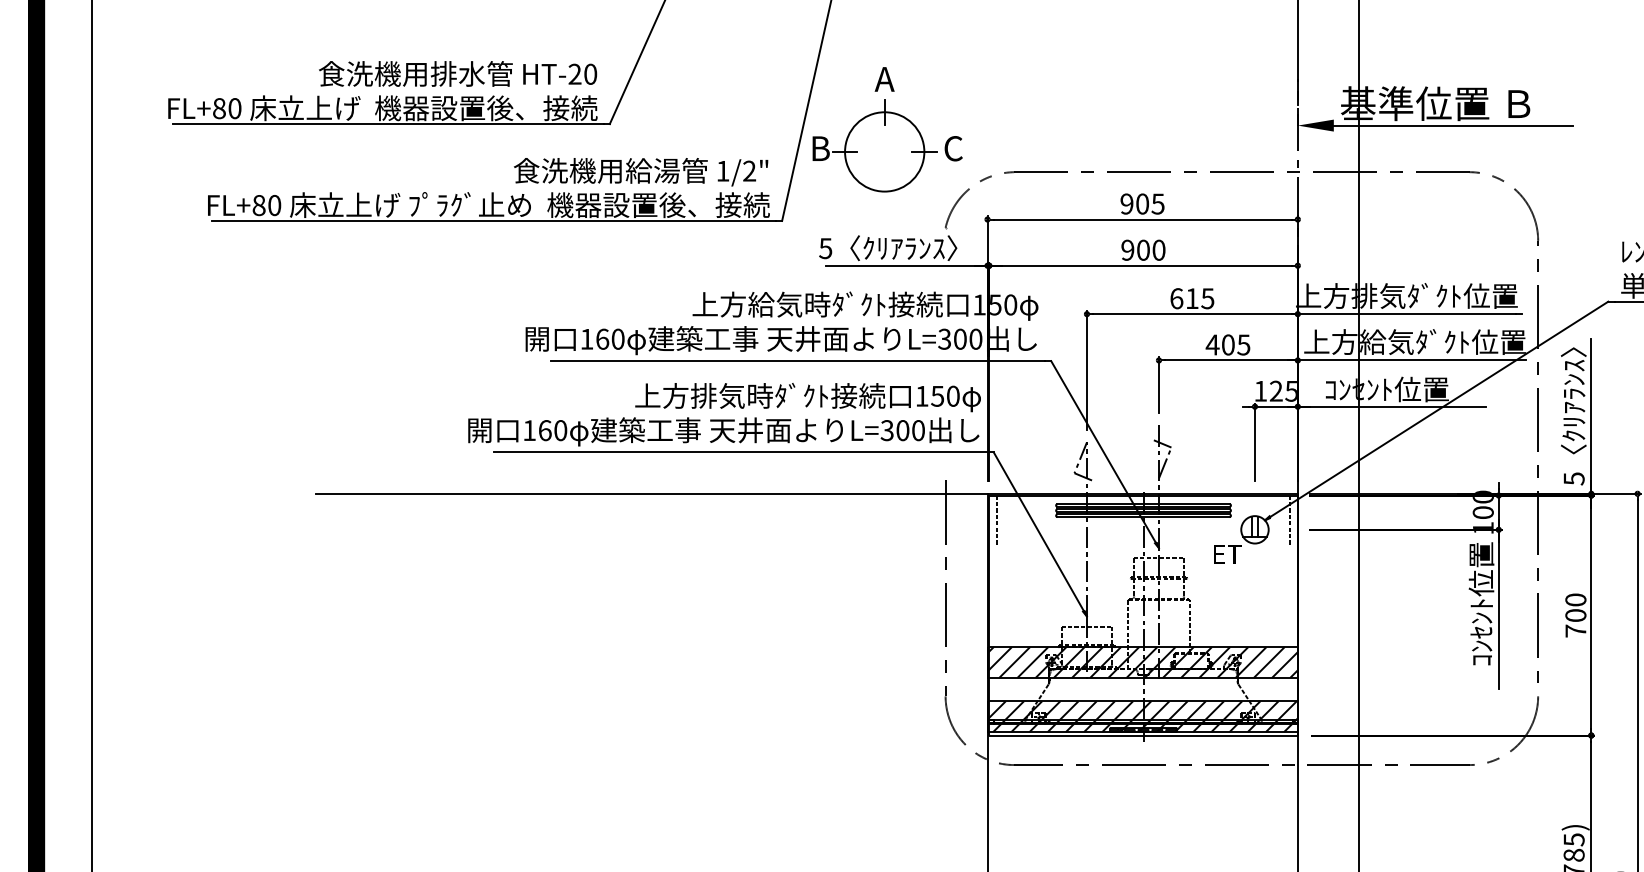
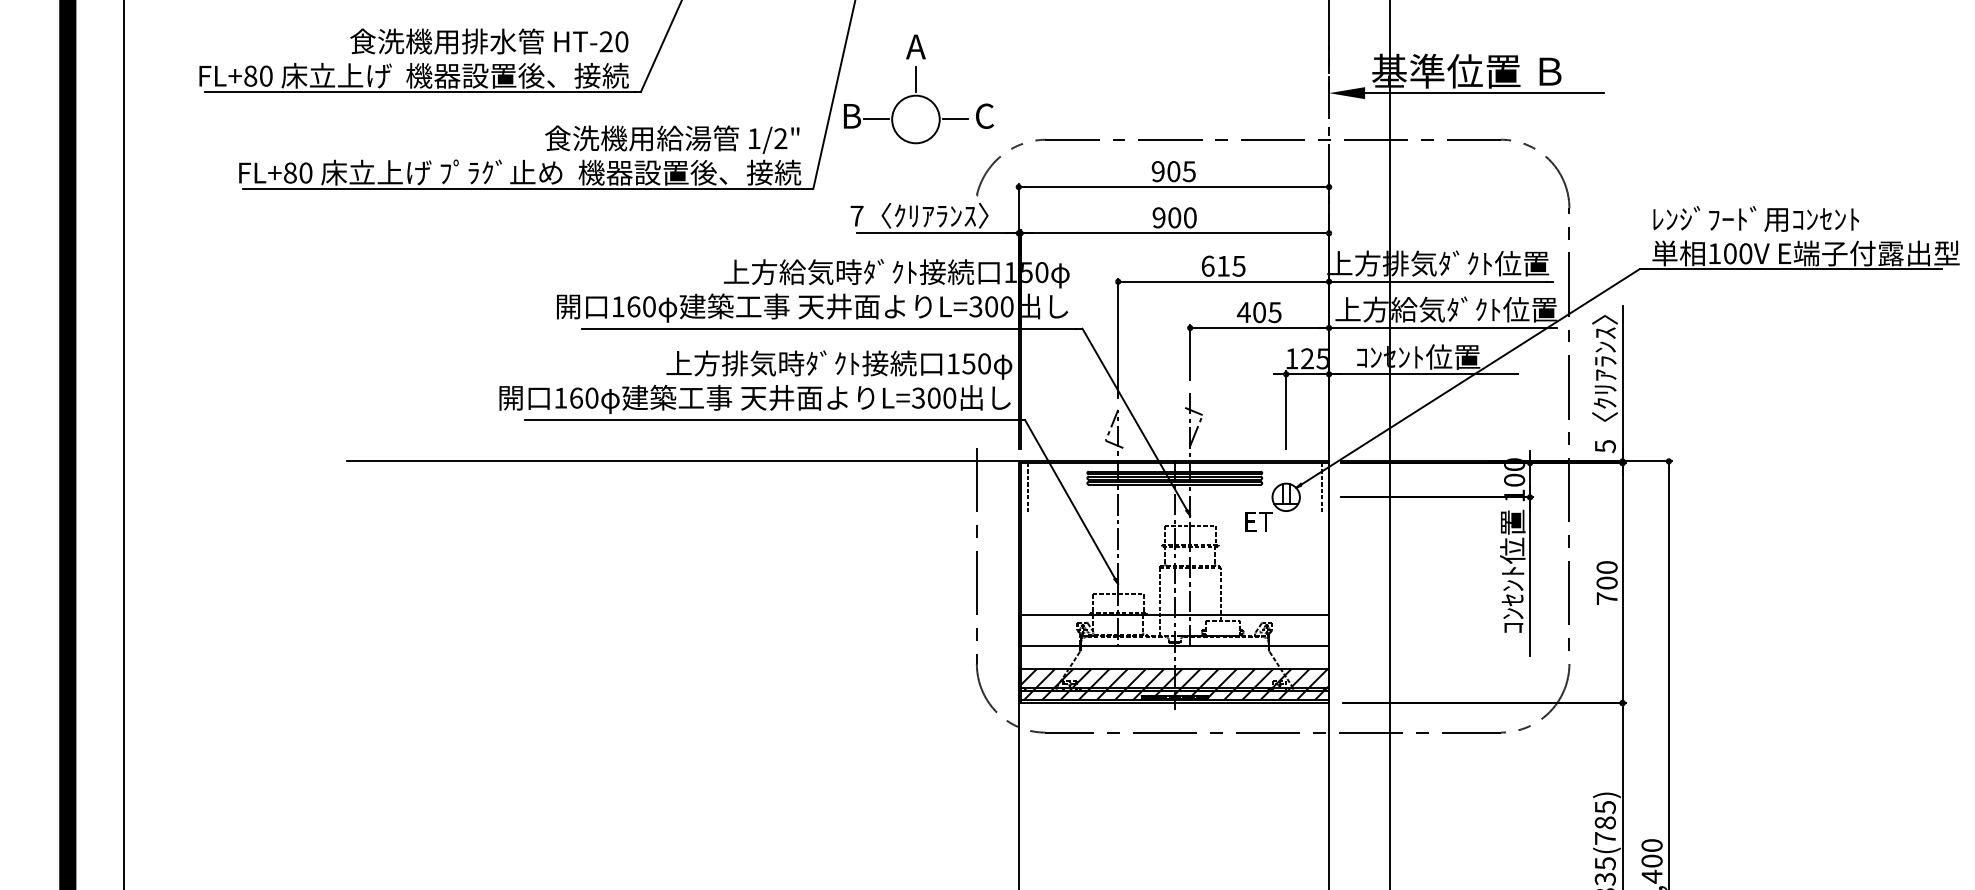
circle: (884, 151) -> (915, 119), size x0.6
text: (825, 247) -> (856, 215), 5 -> 7
hatch: (1143, 661) -> (1174, 629), removed

